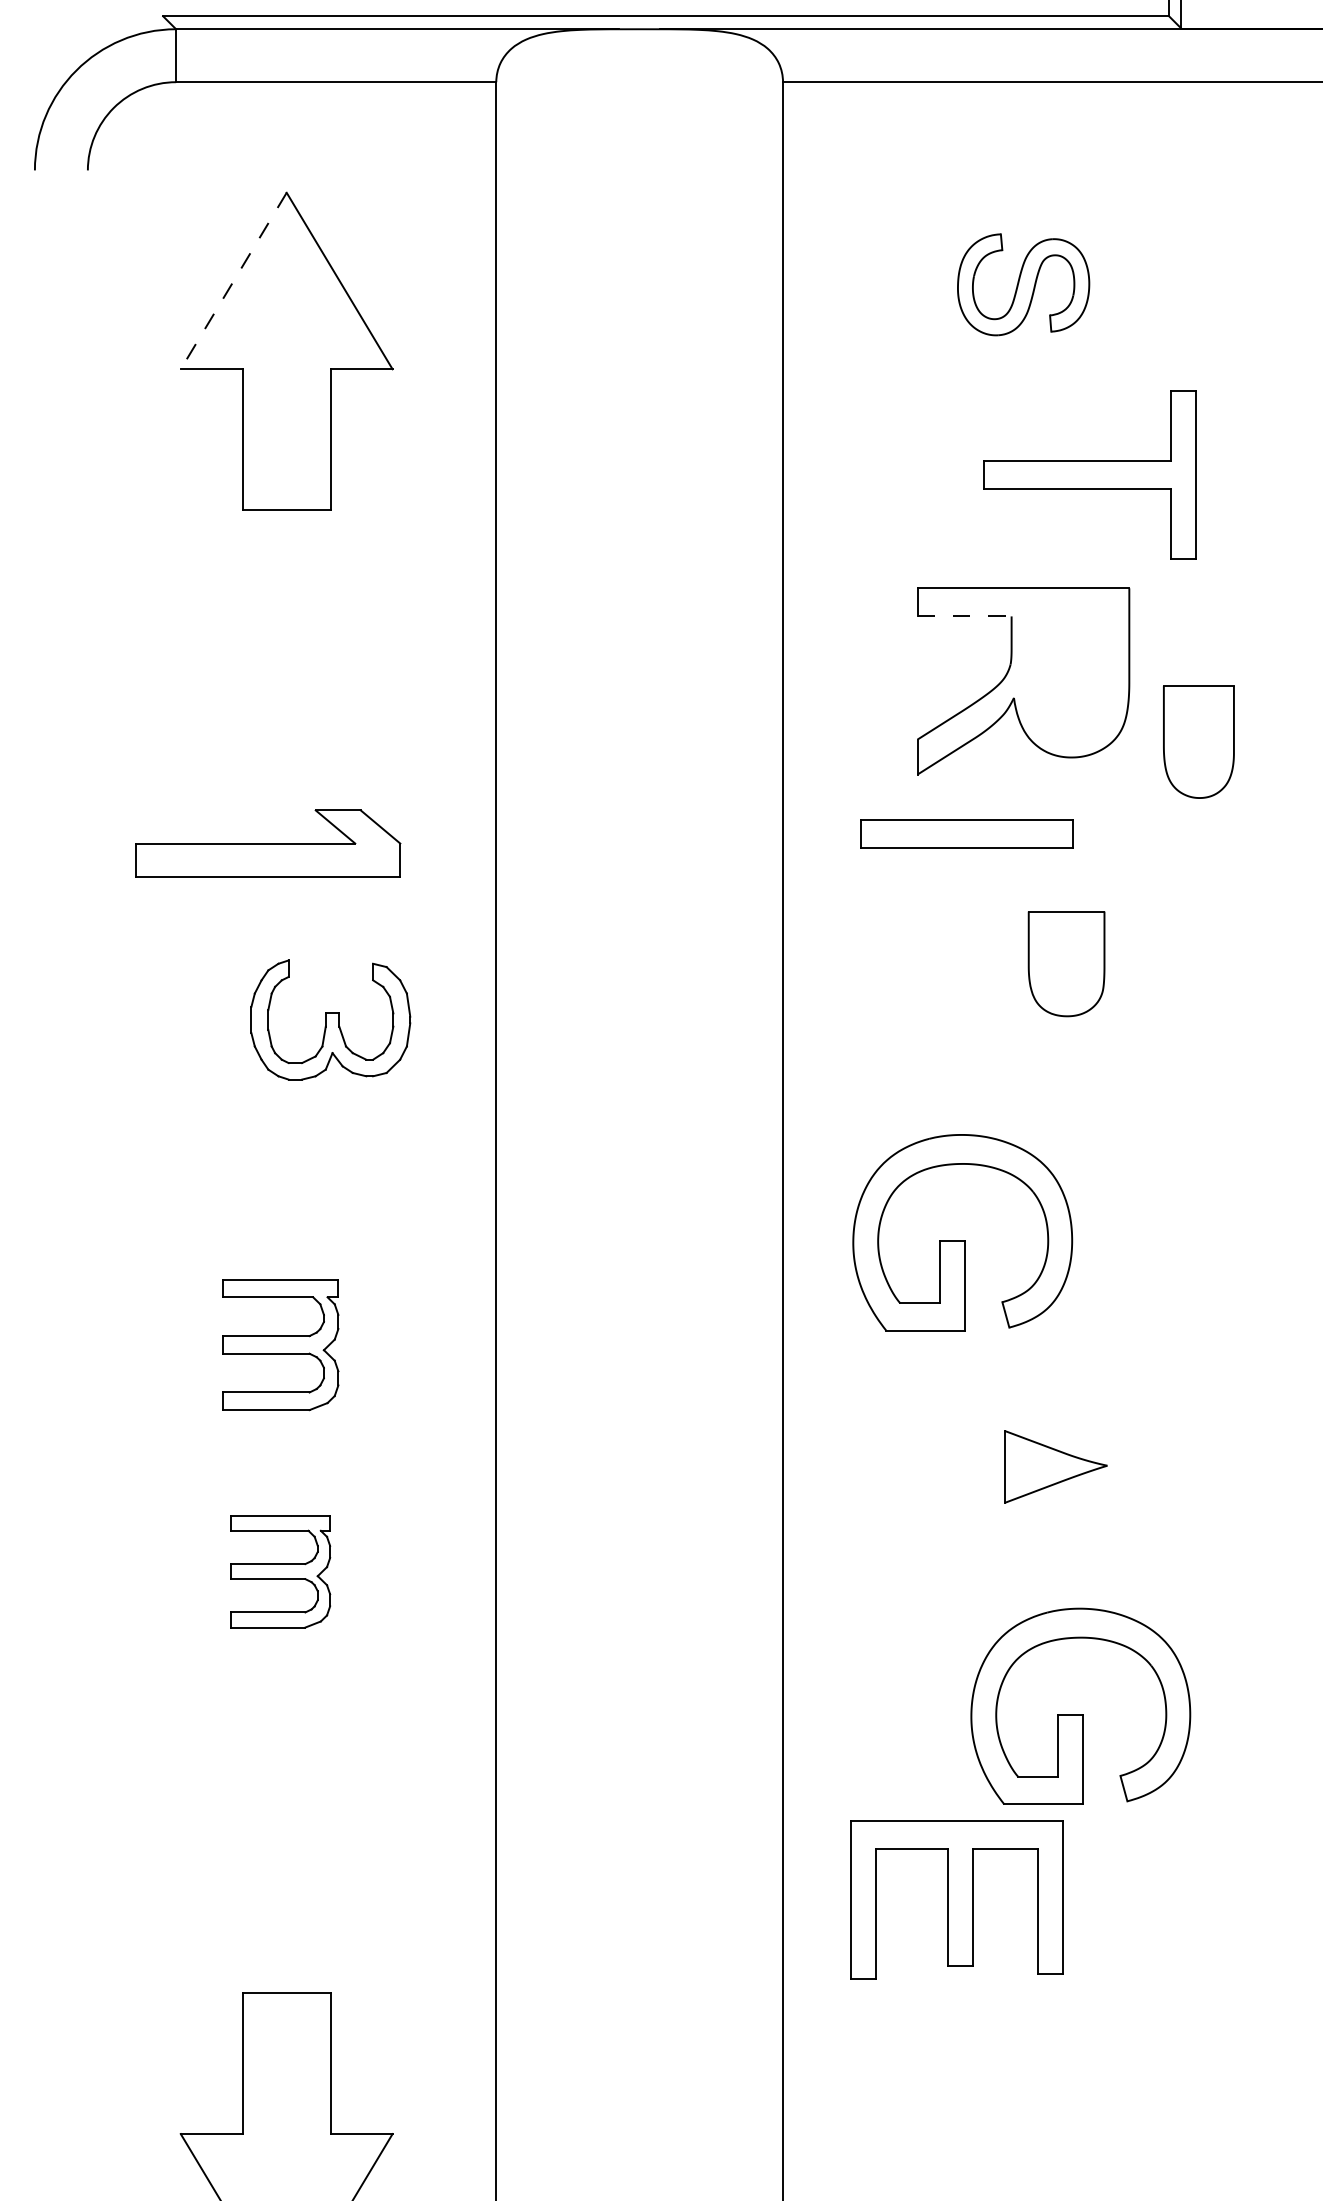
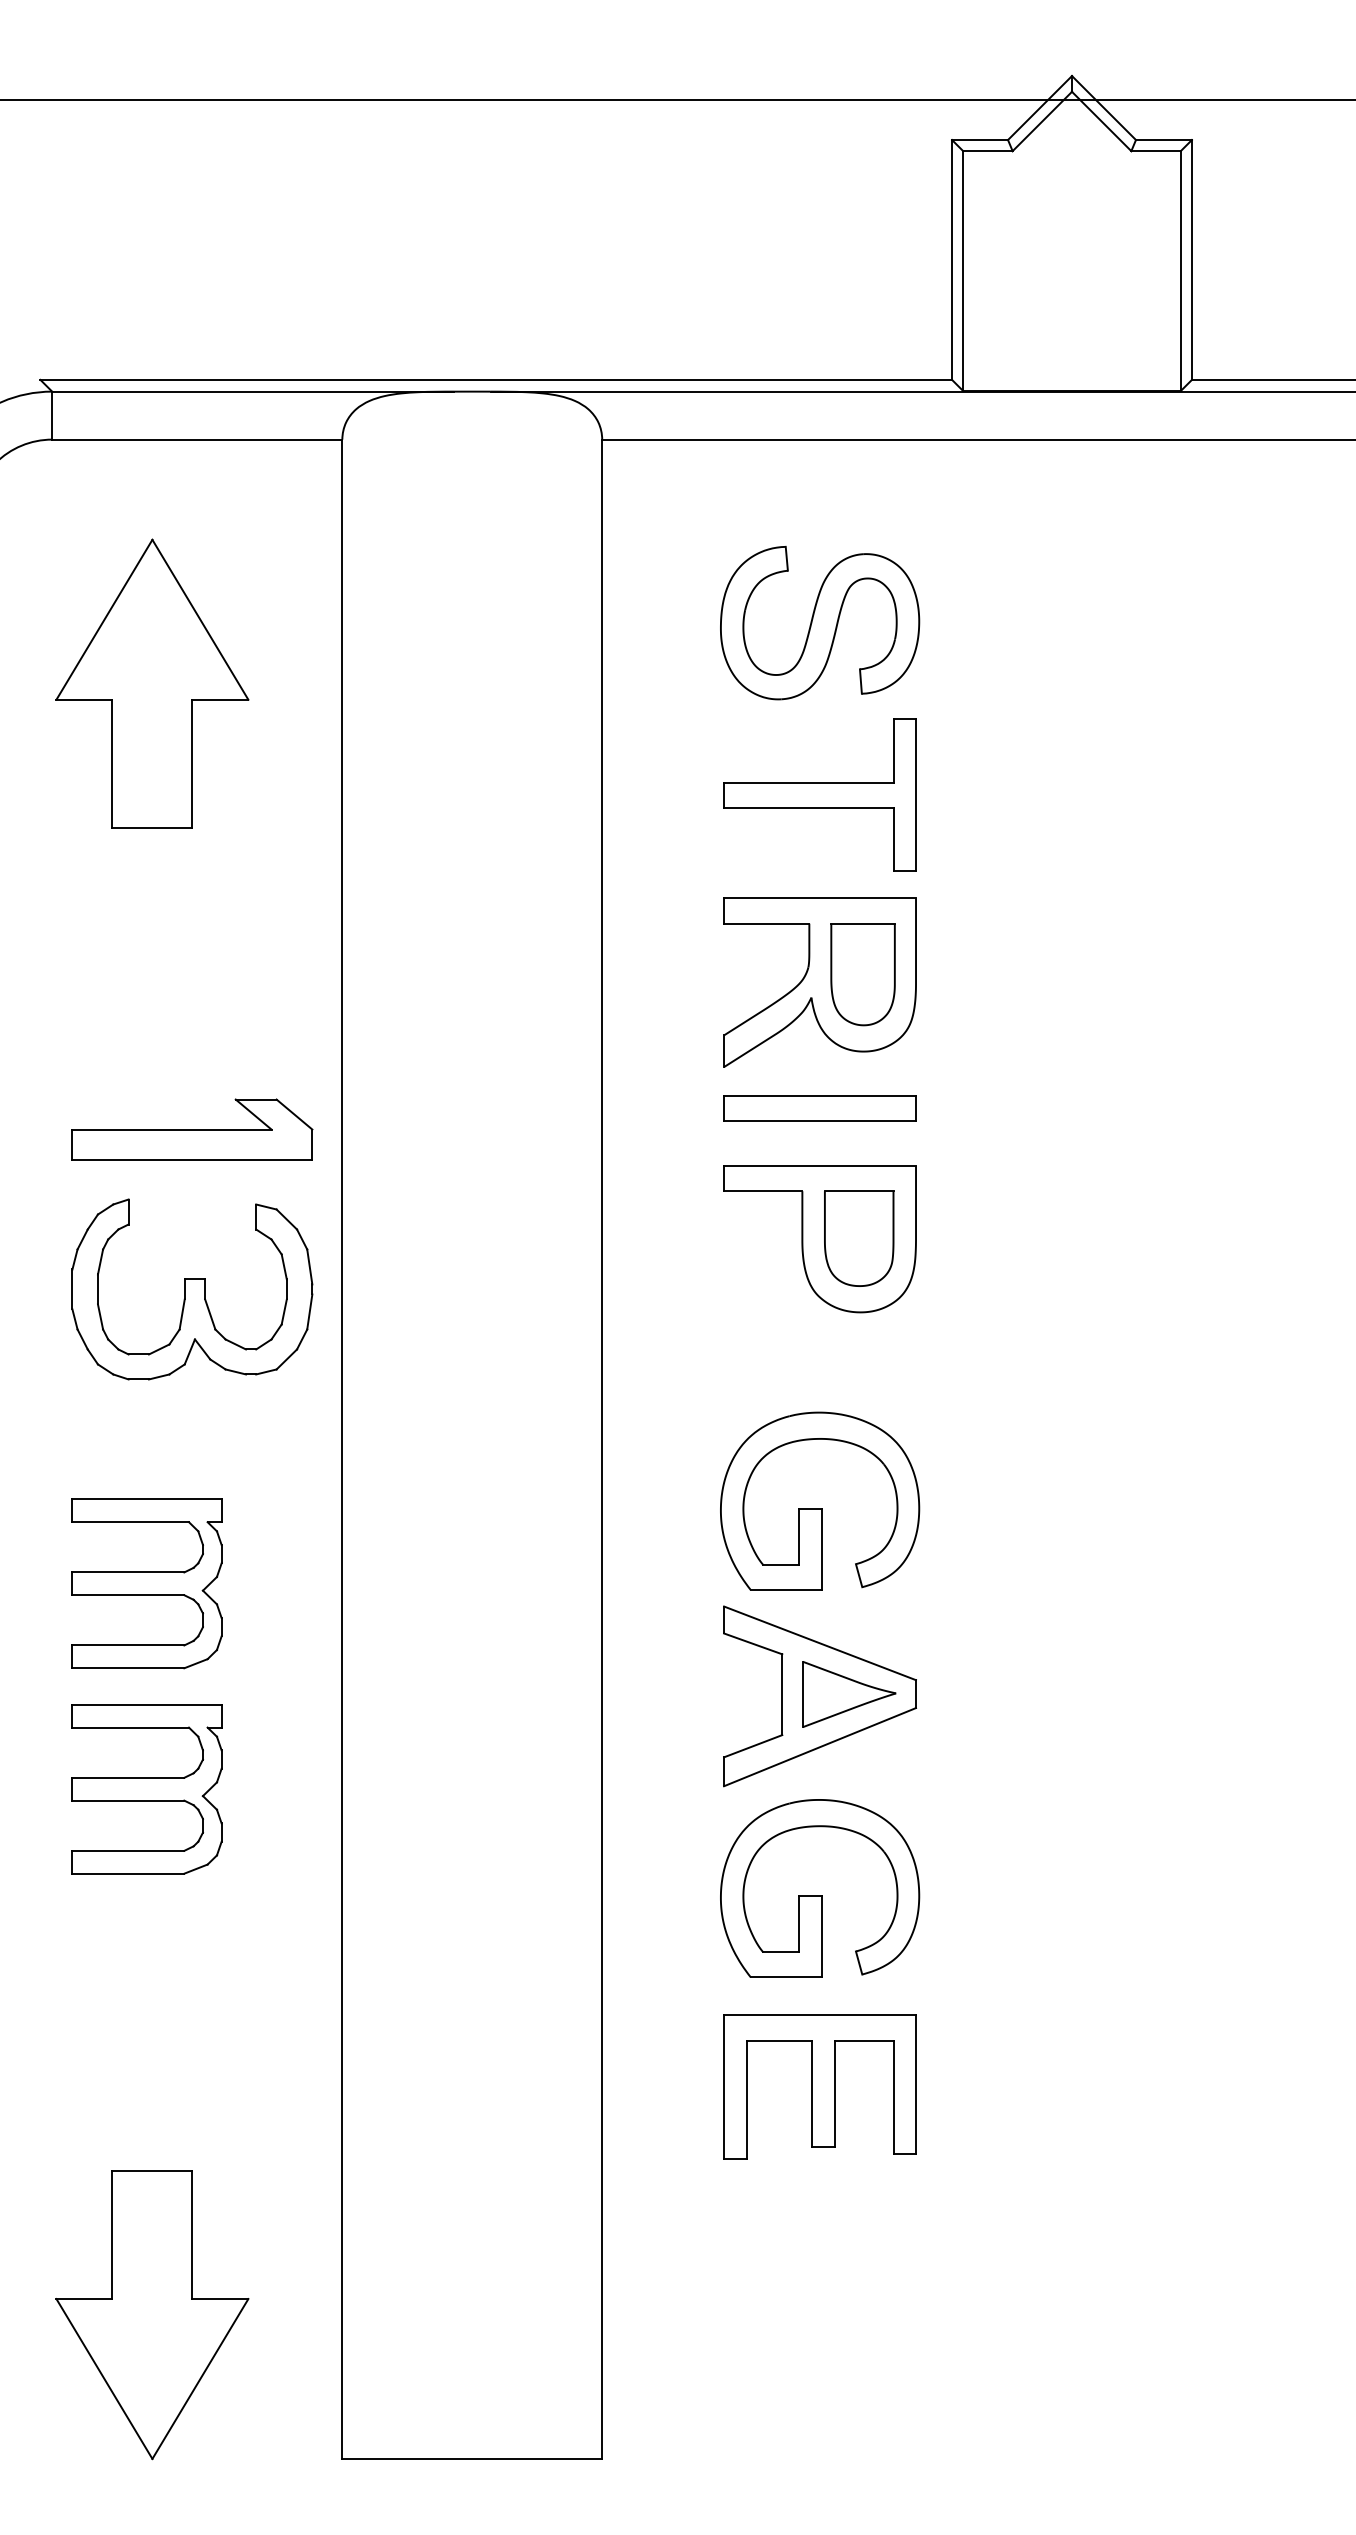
line: (233, 281) -> (104, 620), dashed -> solid
part: (1023, 285) -> (820, 623), size x1.67
part: (1089, 473) -> (819, 794), moved
line: (964, 616) -> (766, 923), dashed -> solid
part: (1198, 741) -> (862, 974), moved
part: (966, 834) -> (819, 1108), moved
part: (268, 843) -> (192, 1129), moved
part: (1022, 964) -> (819, 1239), added
part: (330, 1020) -> (192, 1289), size x1.67
part: (963, 1240) -> (820, 1508), moved
part: (280, 1344) -> (146, 1583), size x1.43
part: (1022, 1469) -> (819, 1696), added
part: (280, 1571) -> (146, 1789), size x1.67
part: (1081, 1714) -> (820, 1895), moved
part: (956, 1899) -> (819, 2086), moved

